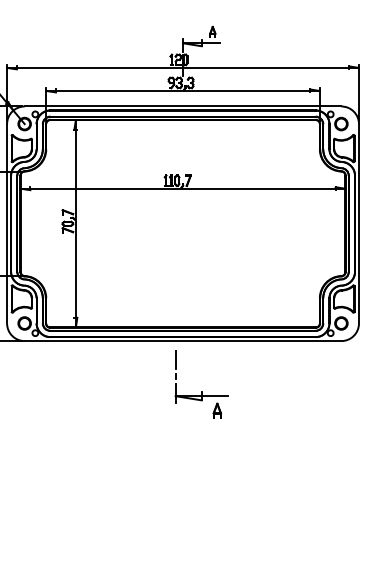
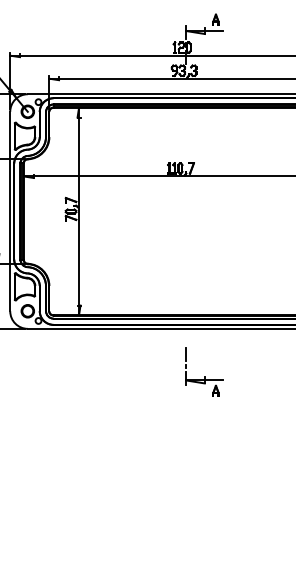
part: (201, 383) -> (204, 371), size x0.71

